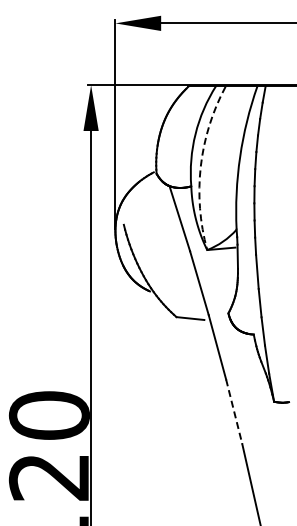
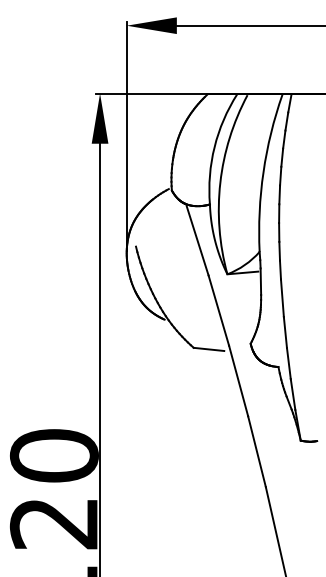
arc: (200, 166) -> (220, 182), dashed -> solid
line: (234, 412) -> (257, 452), dashed -> solid

